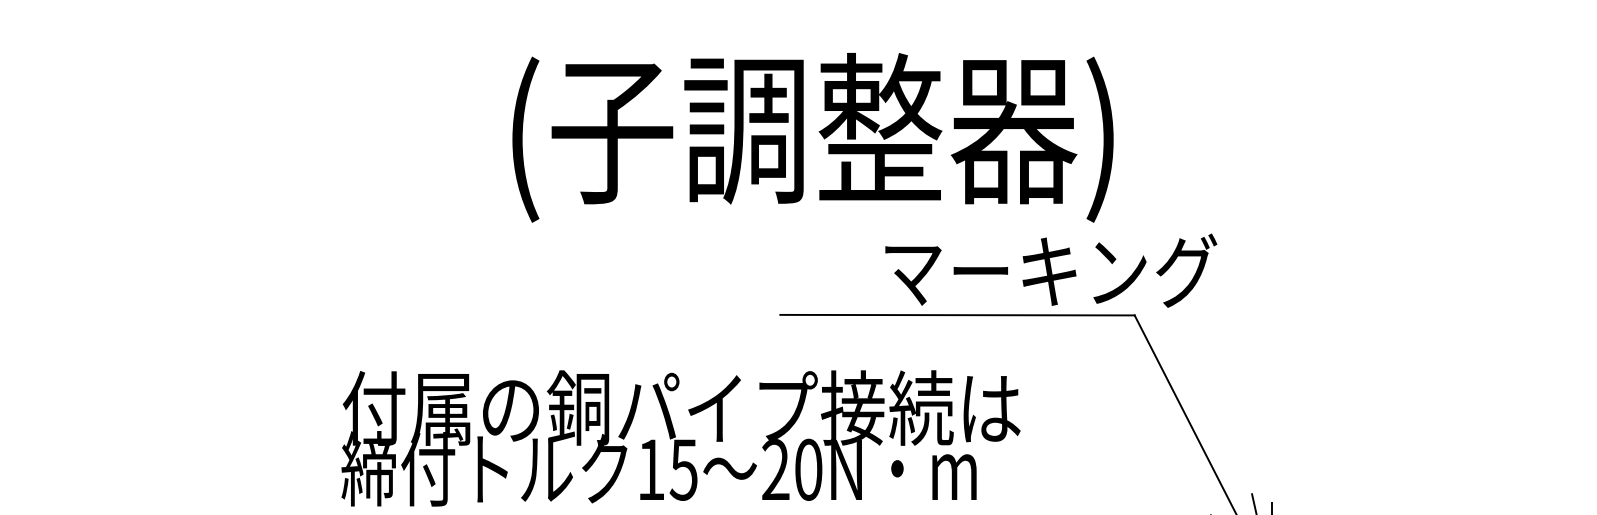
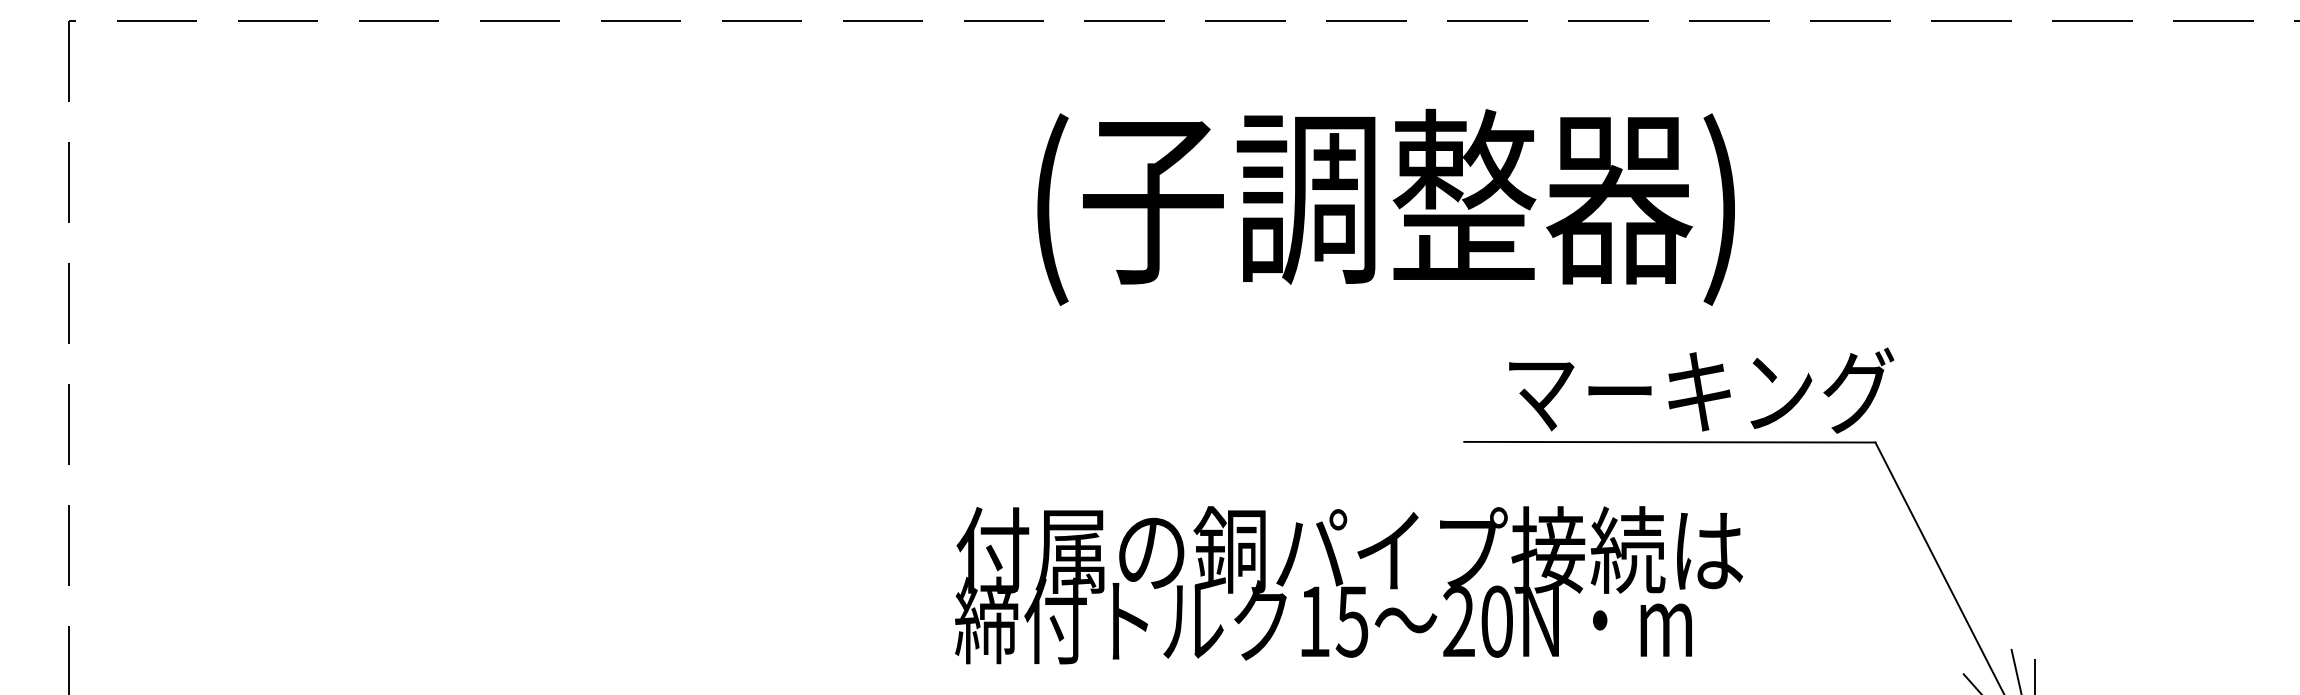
text: (812, 137) -> (1385, 207), moved
text: (1051, 270) -> (1701, 390), moved

